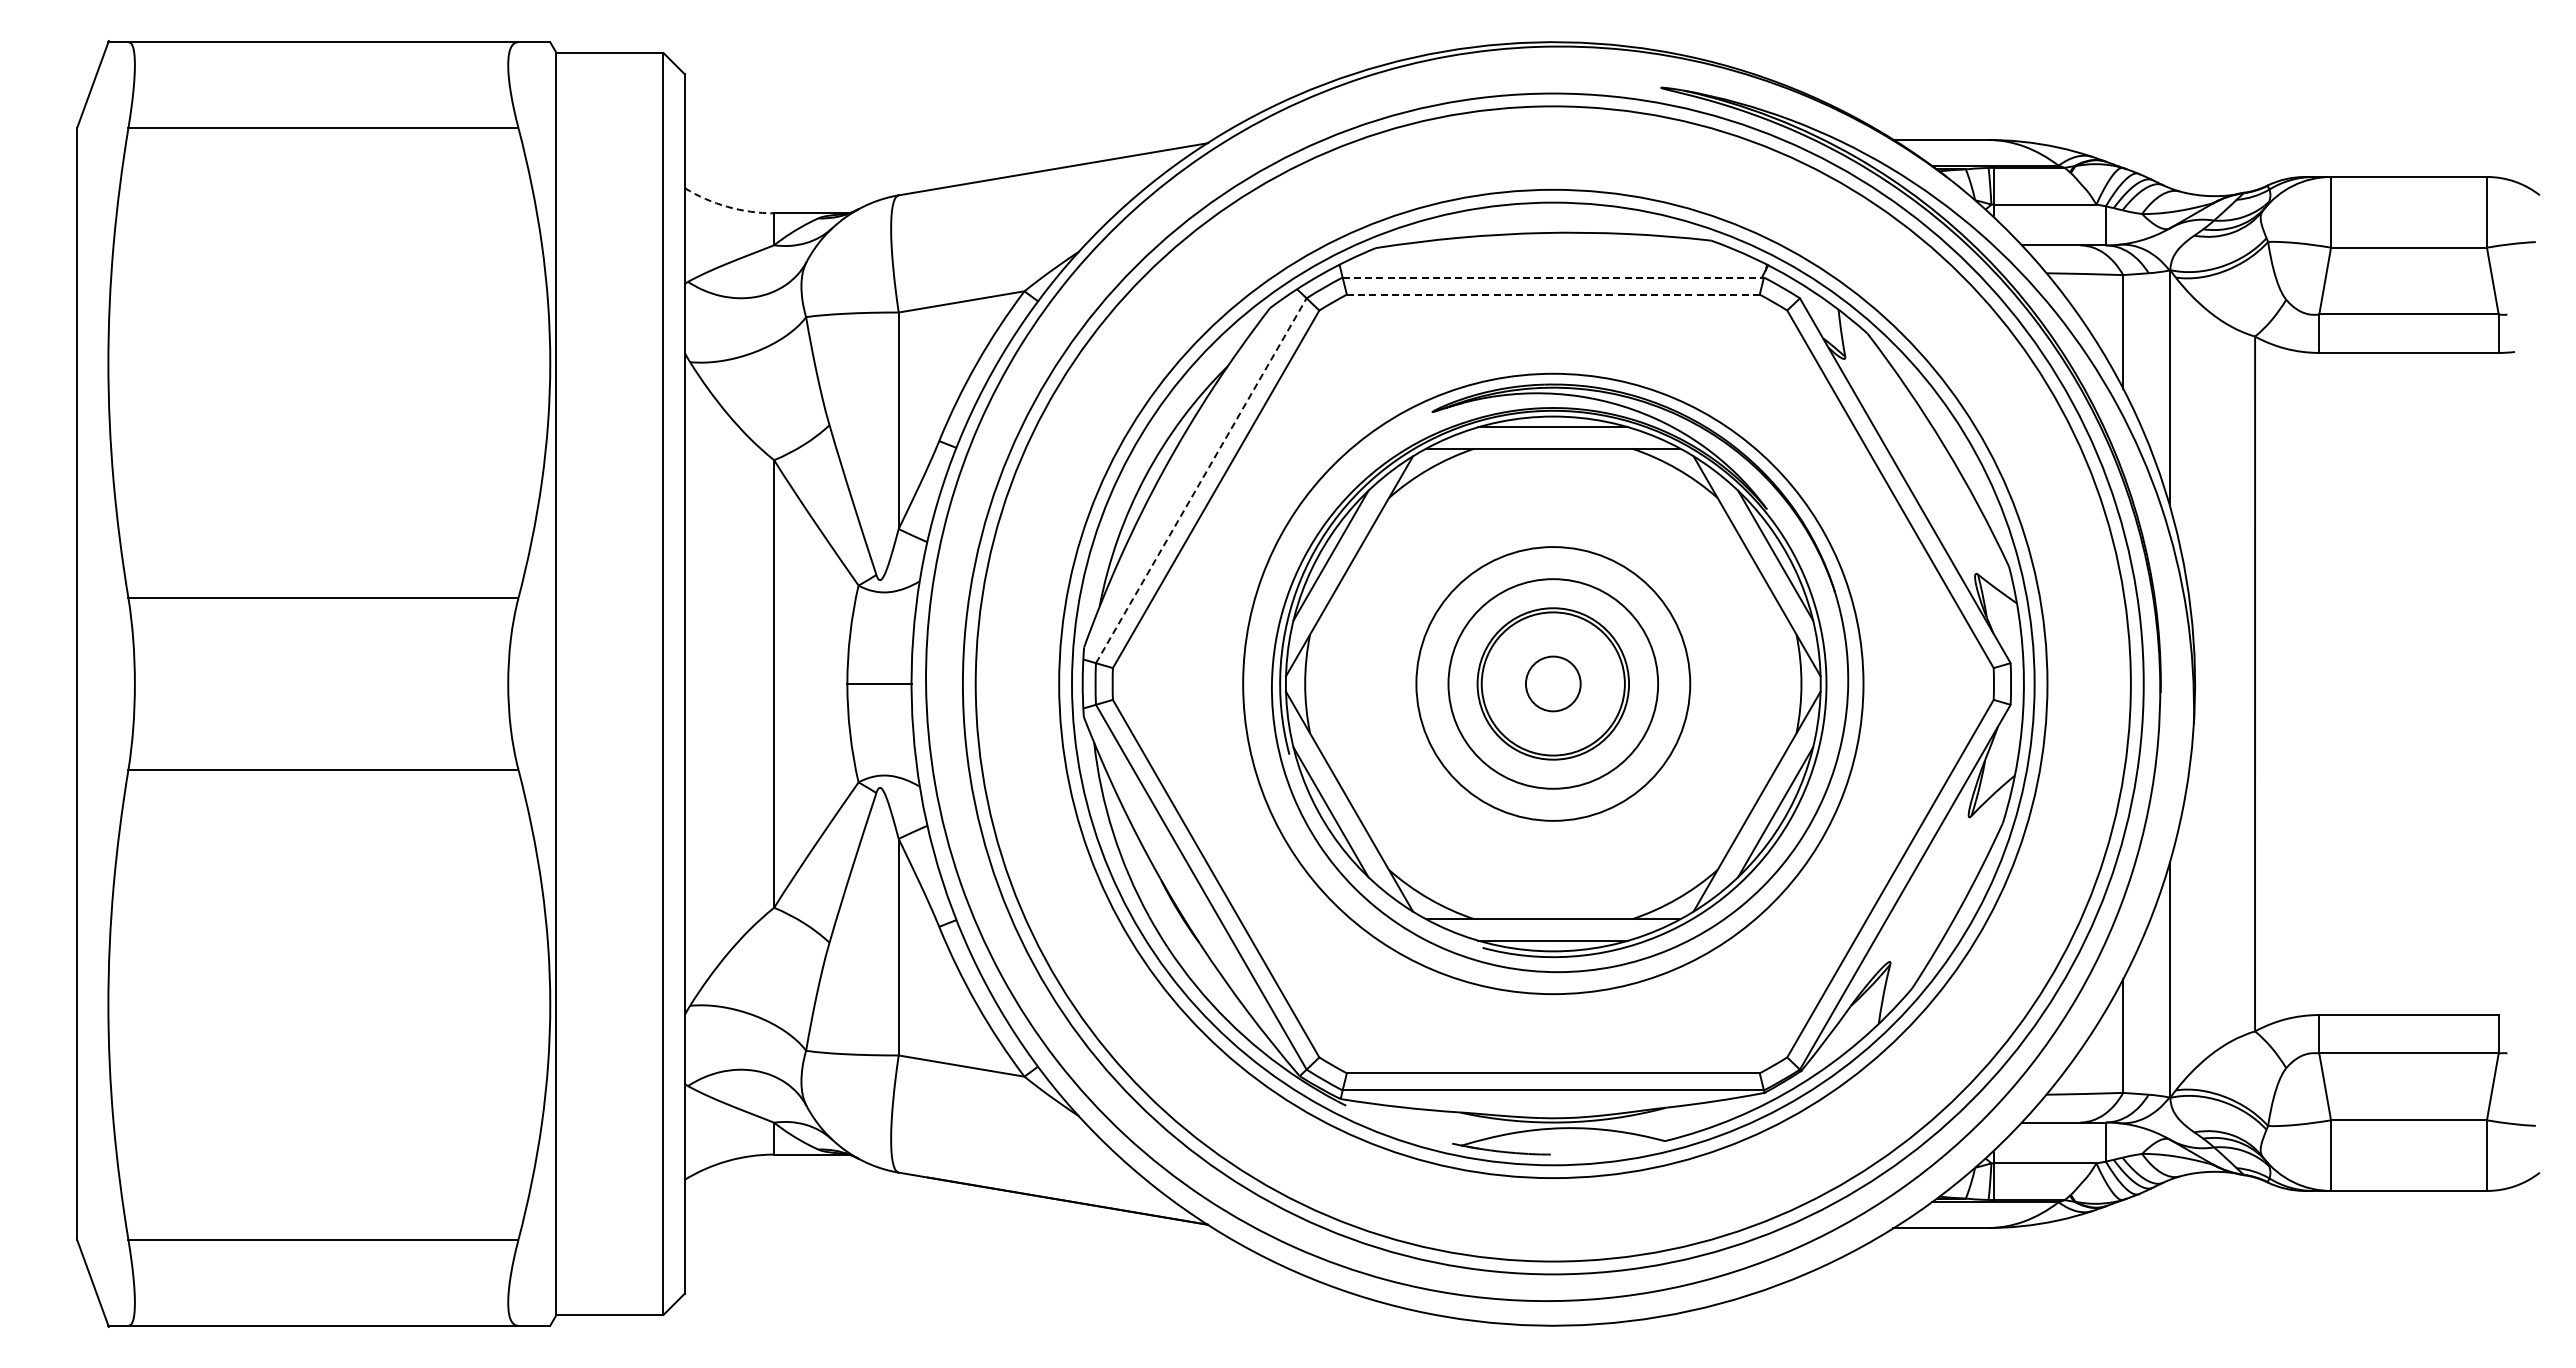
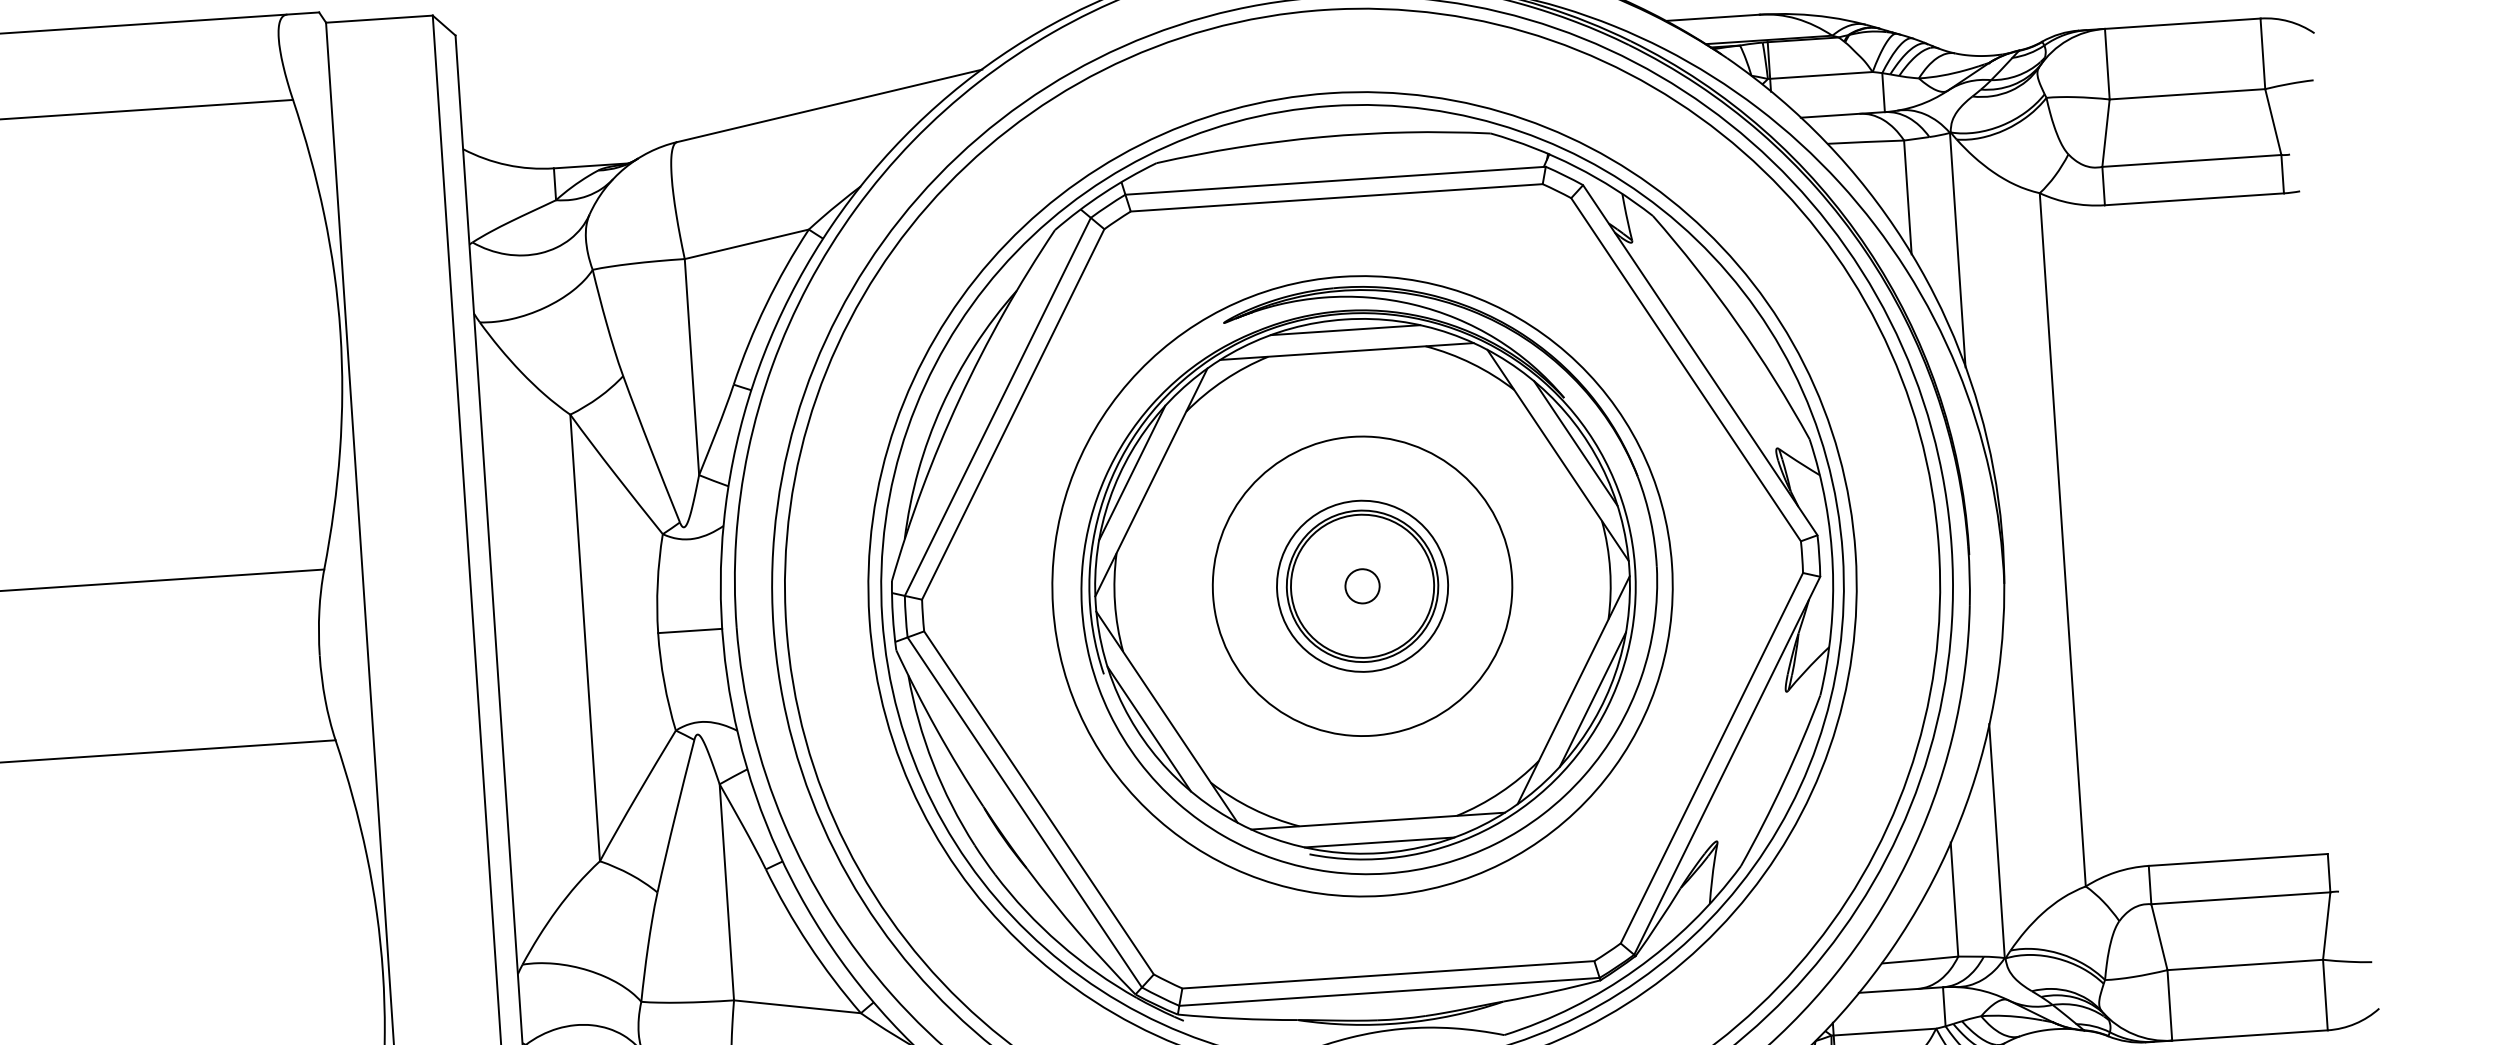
arc: (727, 206) -> (506, 164), dashed -> solid
line: (1553, 277) -> (1335, 180), dashed -> solid
line: (1553, 294) -> (1336, 197), dashed -> solid
line: (1201, 480) -> (998, 406), dashed -> solid
circle: (1552, 683) -> (1361, 585), size x0.62
circle: (1553, 683) -> (1362, 585), size x0.62
circle: (1553, 683) -> (1362, 585), size x1.43

